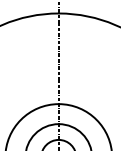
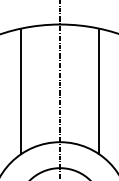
line: (28, 64) -> (20, 90), added
line: (89, 64) -> (100, 90), added

